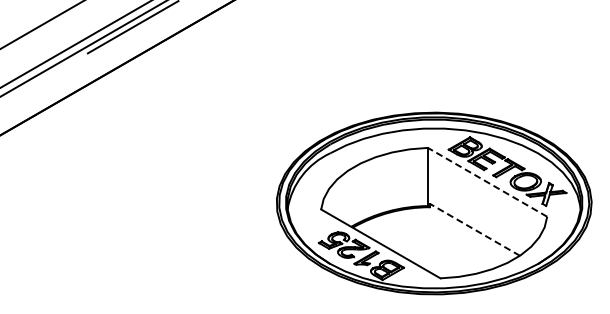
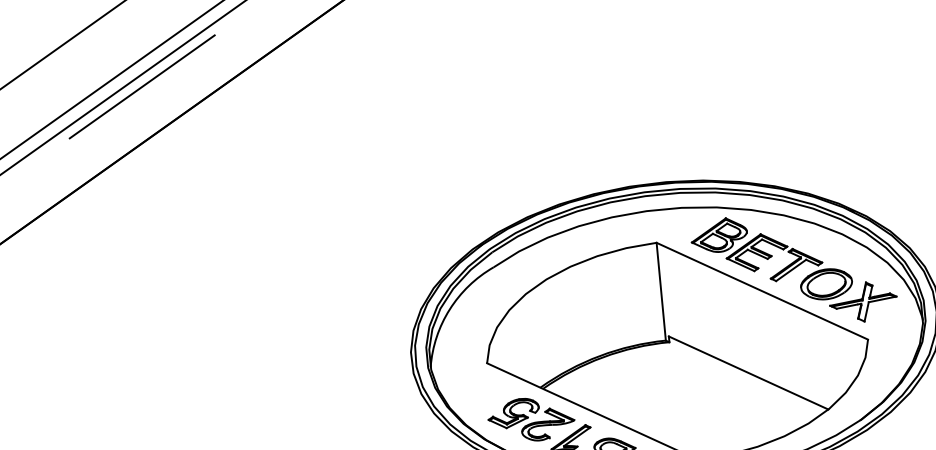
line: (487, 182) -> (762, 291), dashed -> solid
line: (474, 229) -> (747, 372), dashed -> solid

